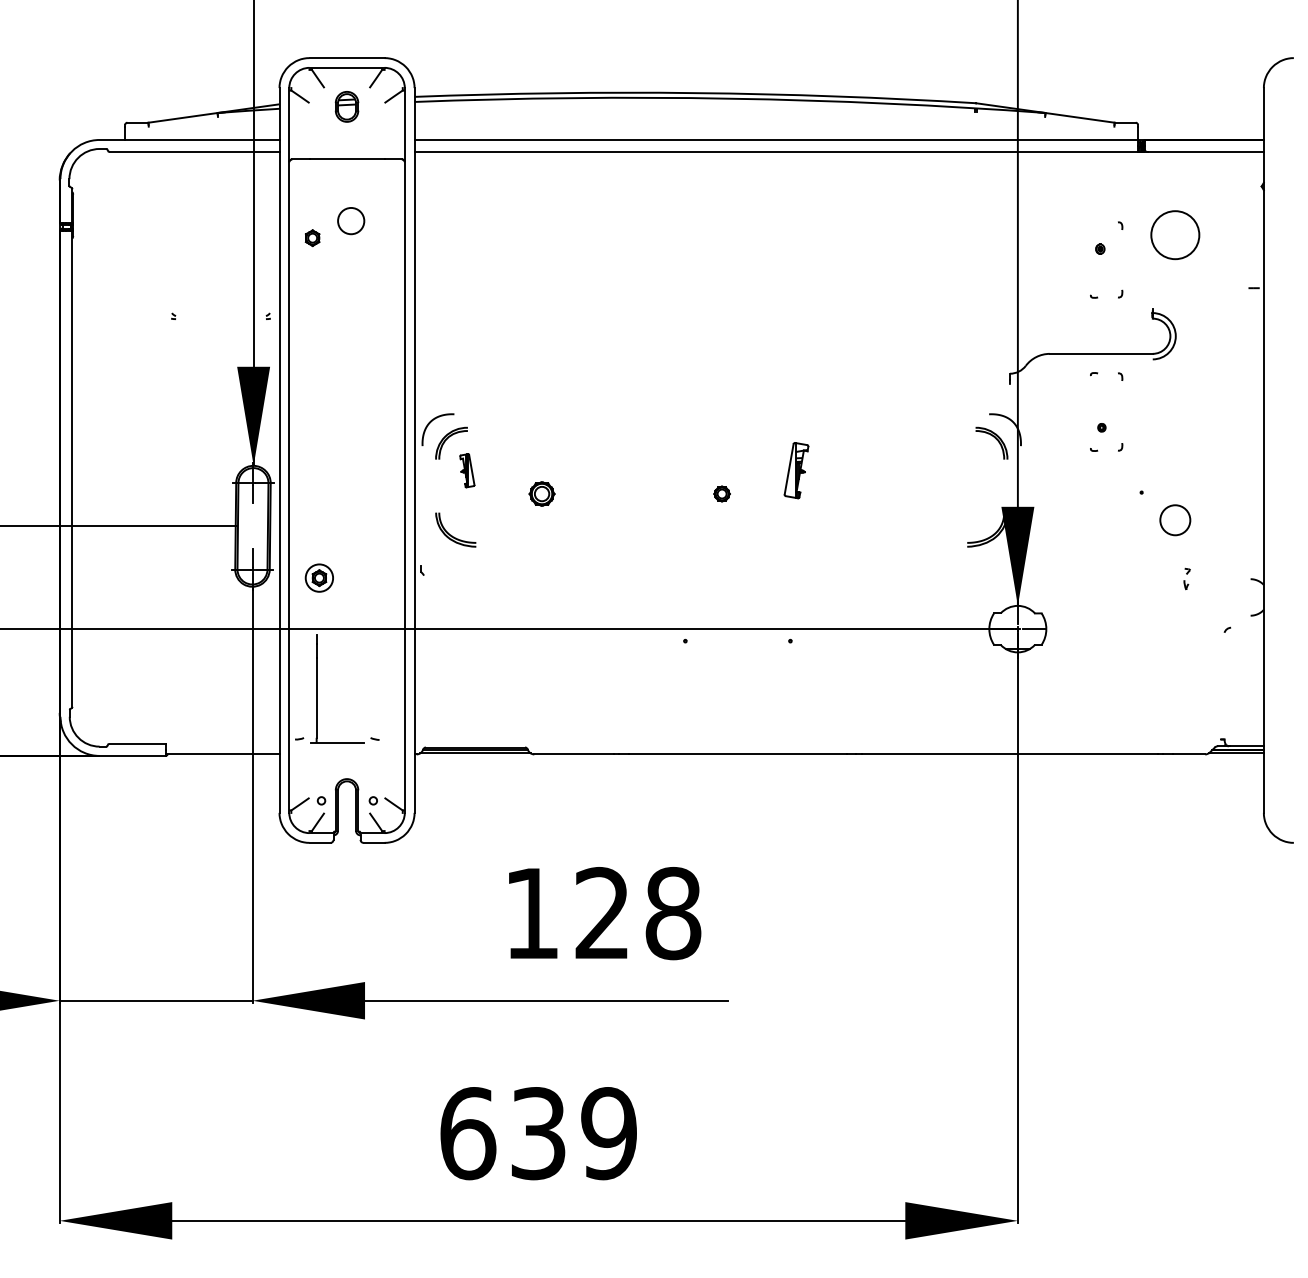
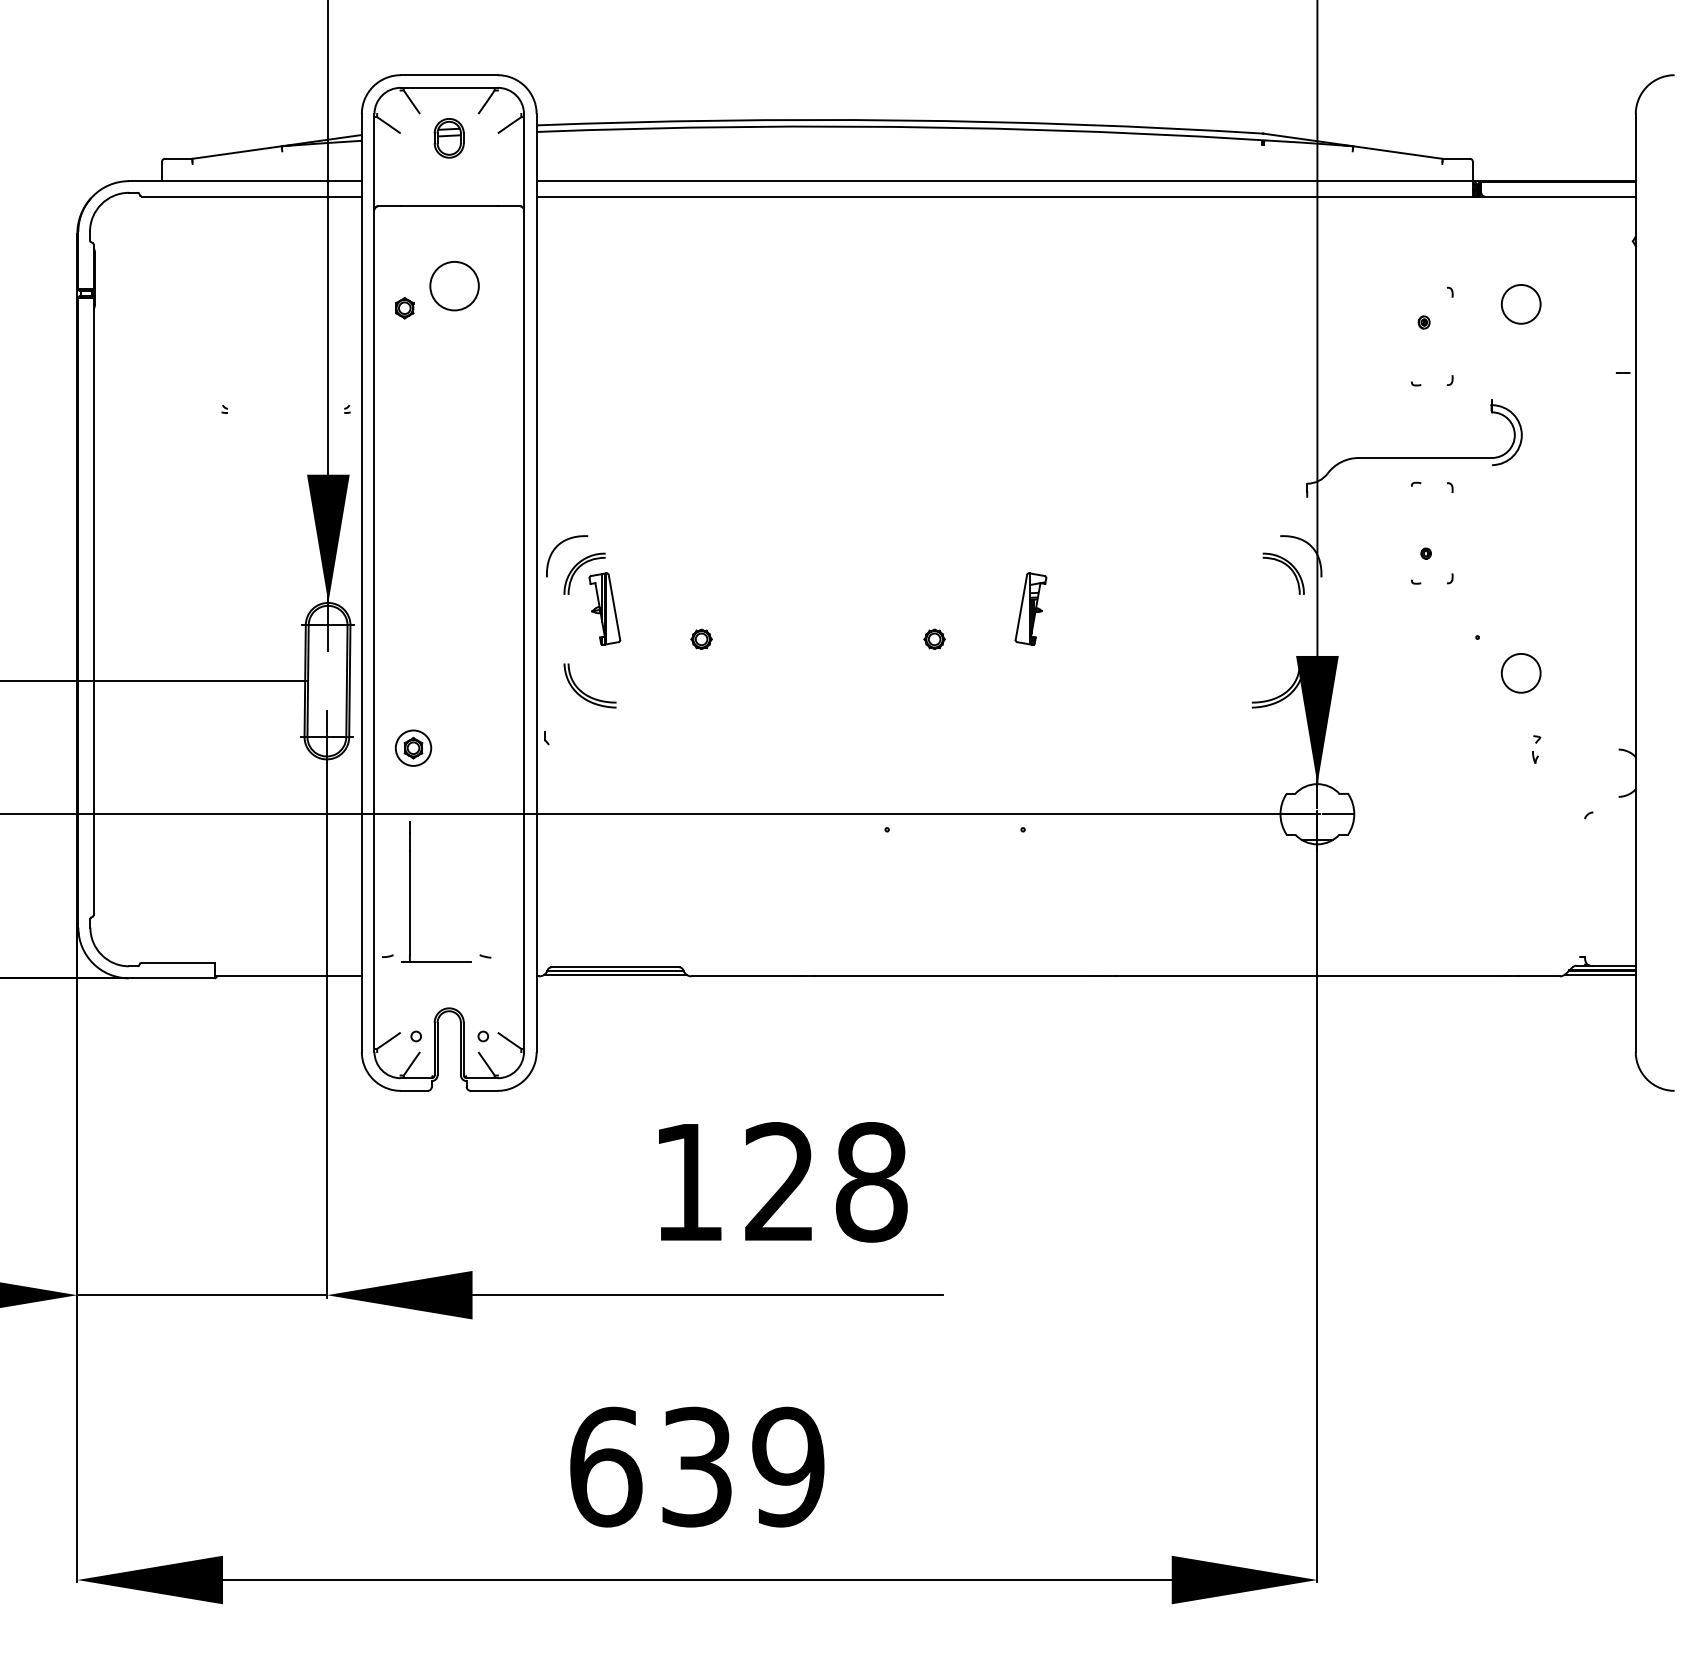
circle: (350, 220) -> (453, 285), size x1.43
circle: (1175, 235) -> (1521, 304), size x0.62
part: (467, 470) -> (605, 608), size x1.67
part: (541, 493) -> (700, 638), size x0.62

